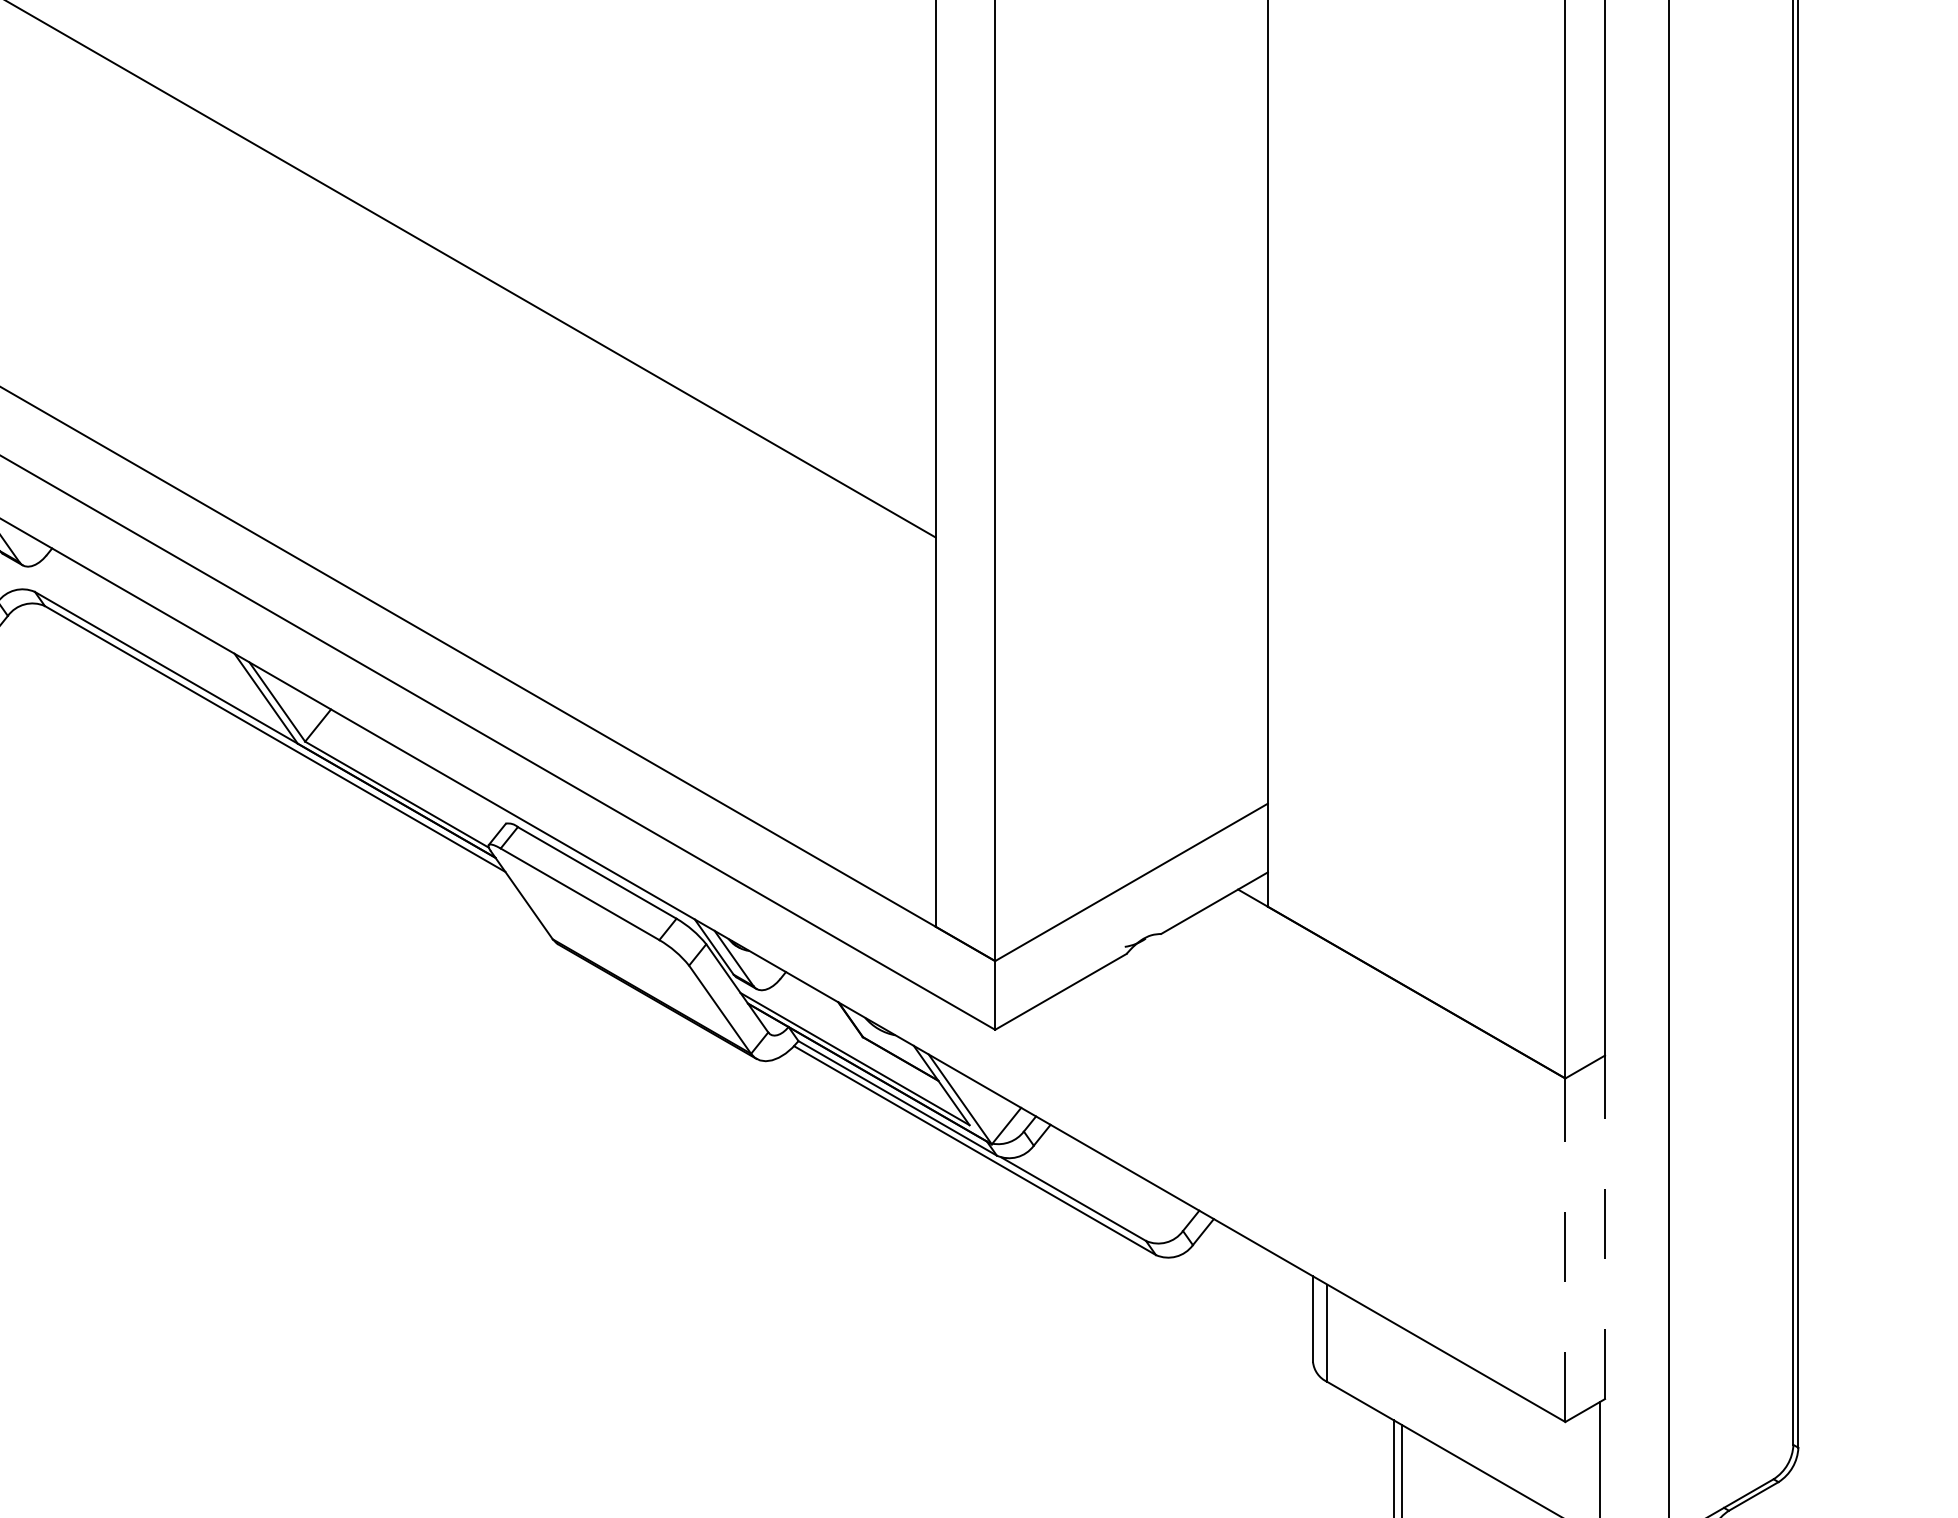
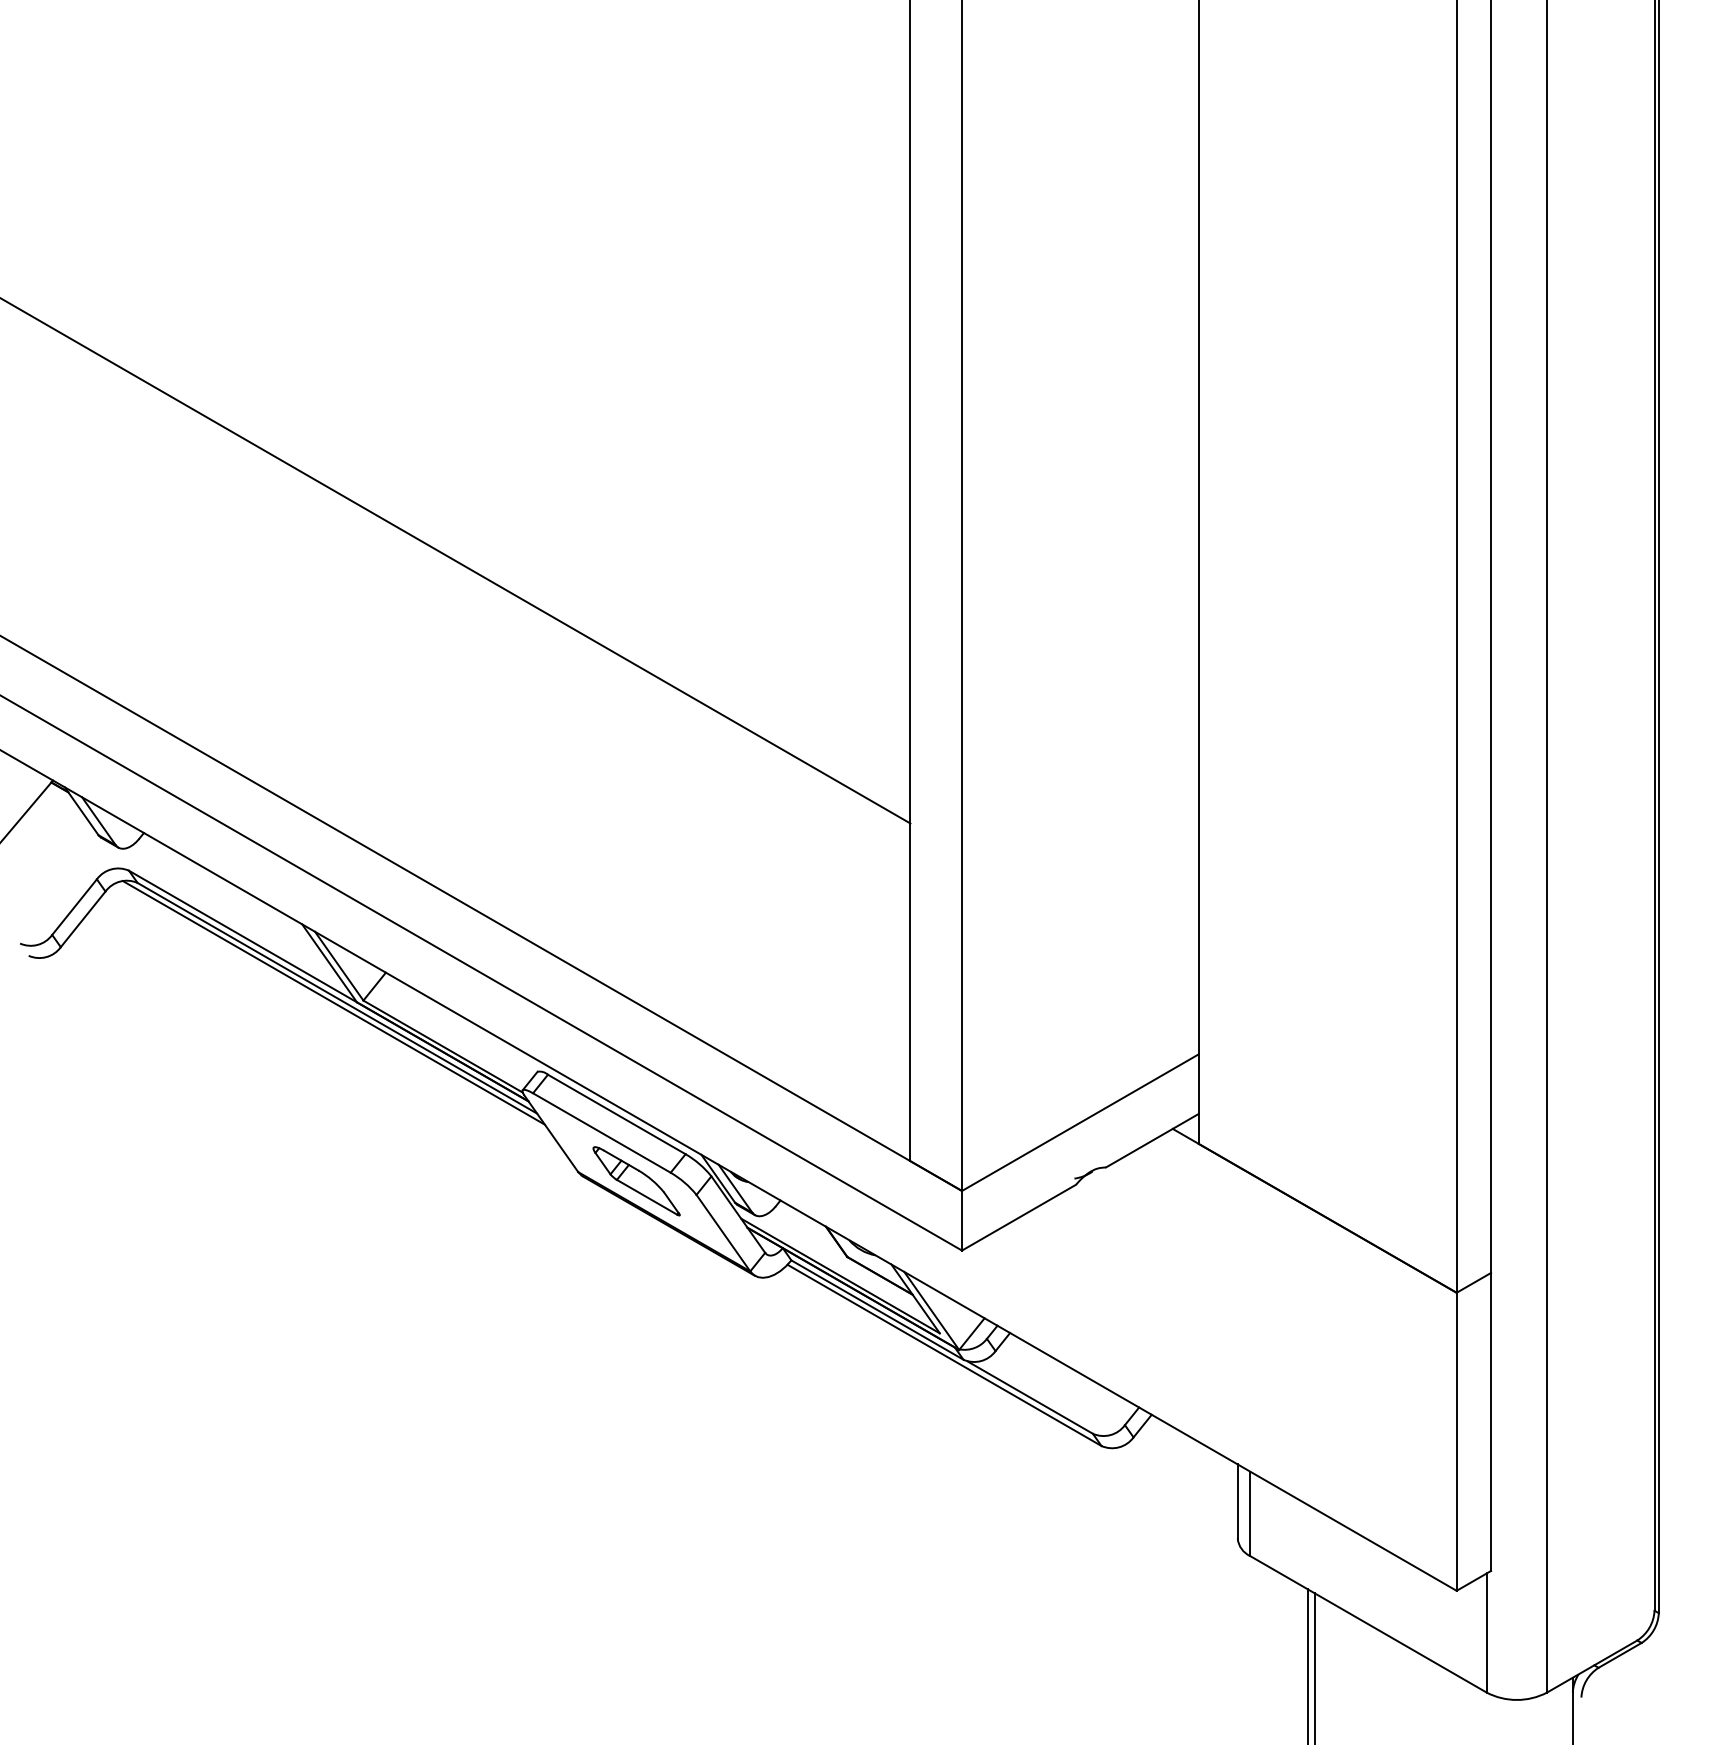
line: (270, 743) -> (333, 1002), added
part: (619, 950) -> (636, 1181), added
line: (1605, 1226) -> (1491, 1421), dashed -> solid
line: (1565, 1249) -> (1456, 1441), dashed -> solid

